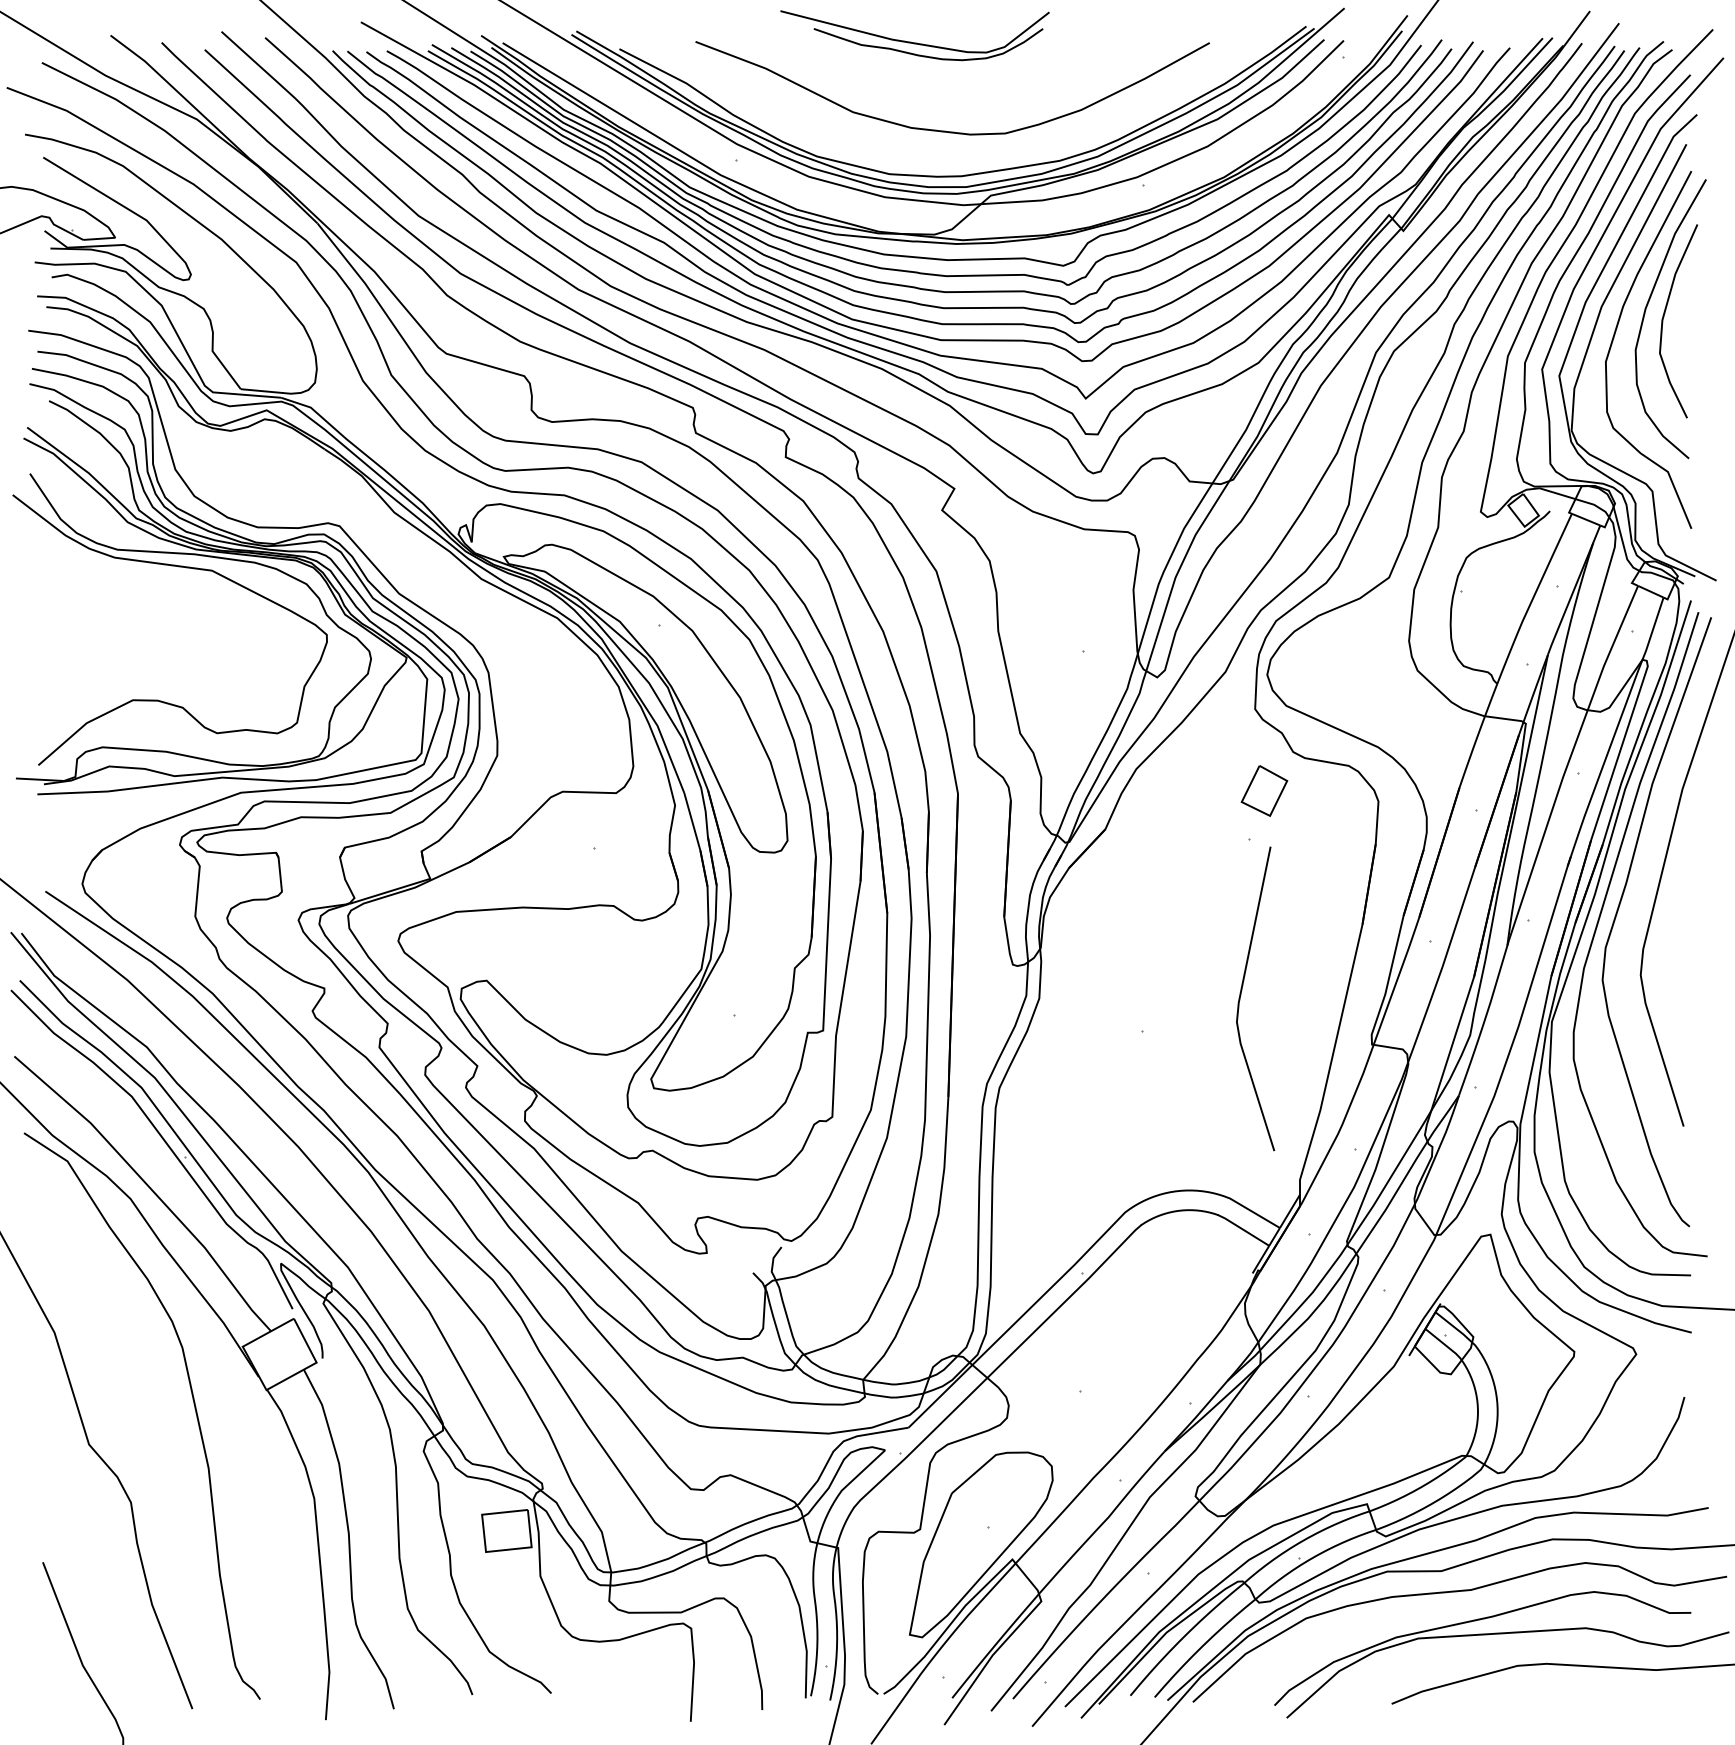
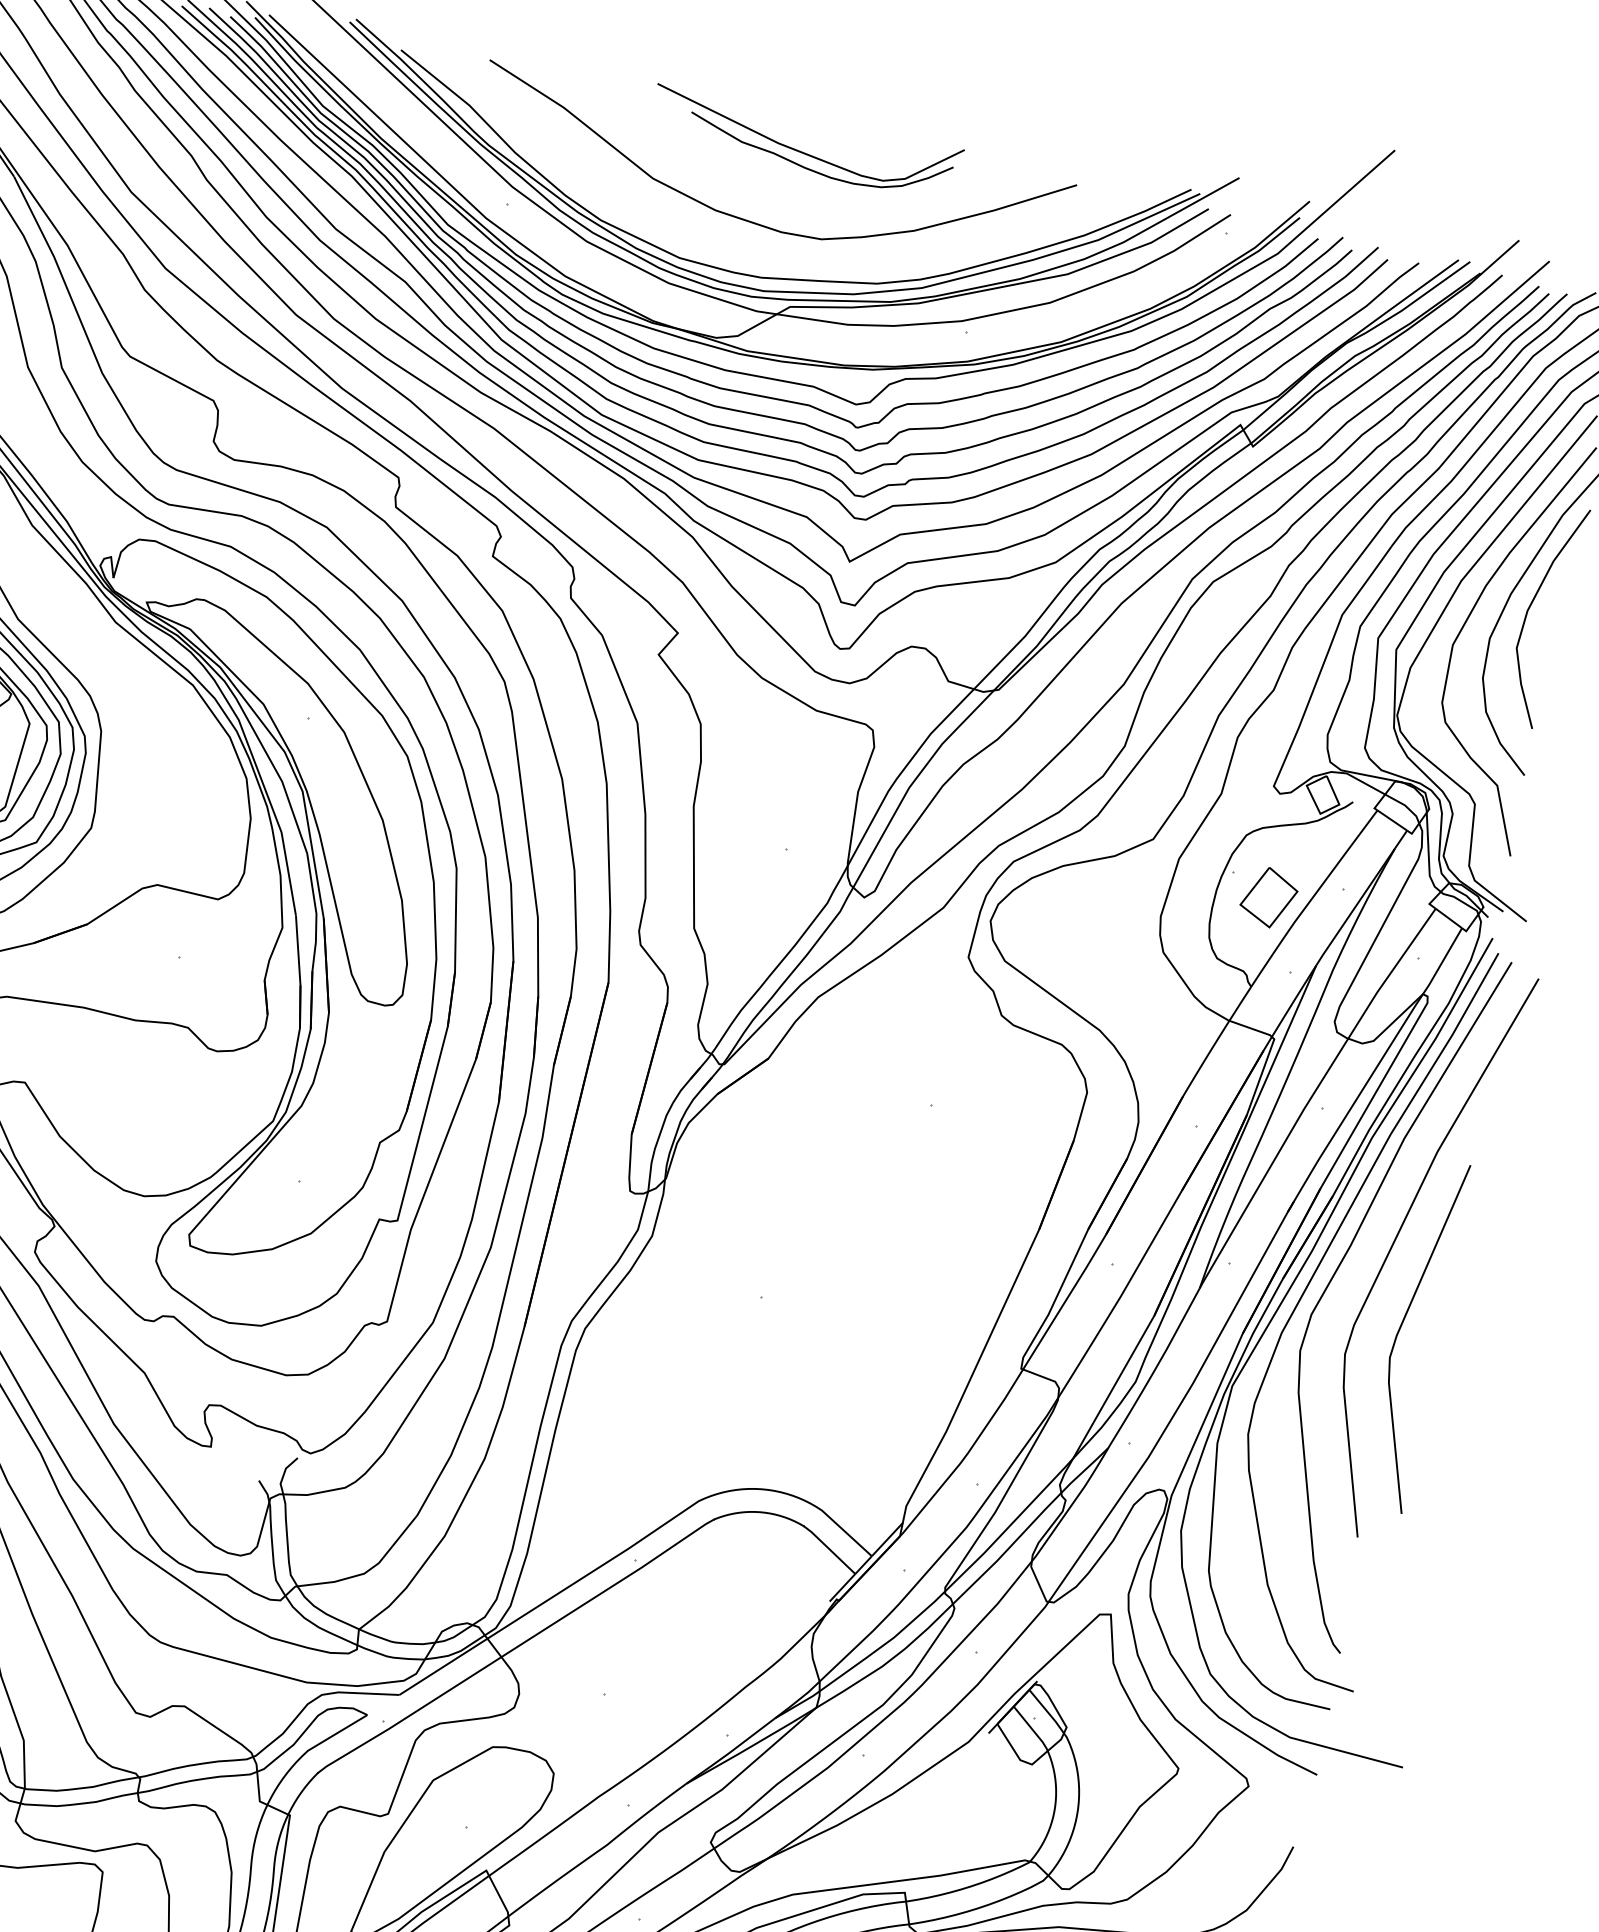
part: (911, 41) -> (800, 150), moved
part: (1264, 790) -> (1269, 897), moved
line: (1241, 995) -> (1401, 1328), moved

